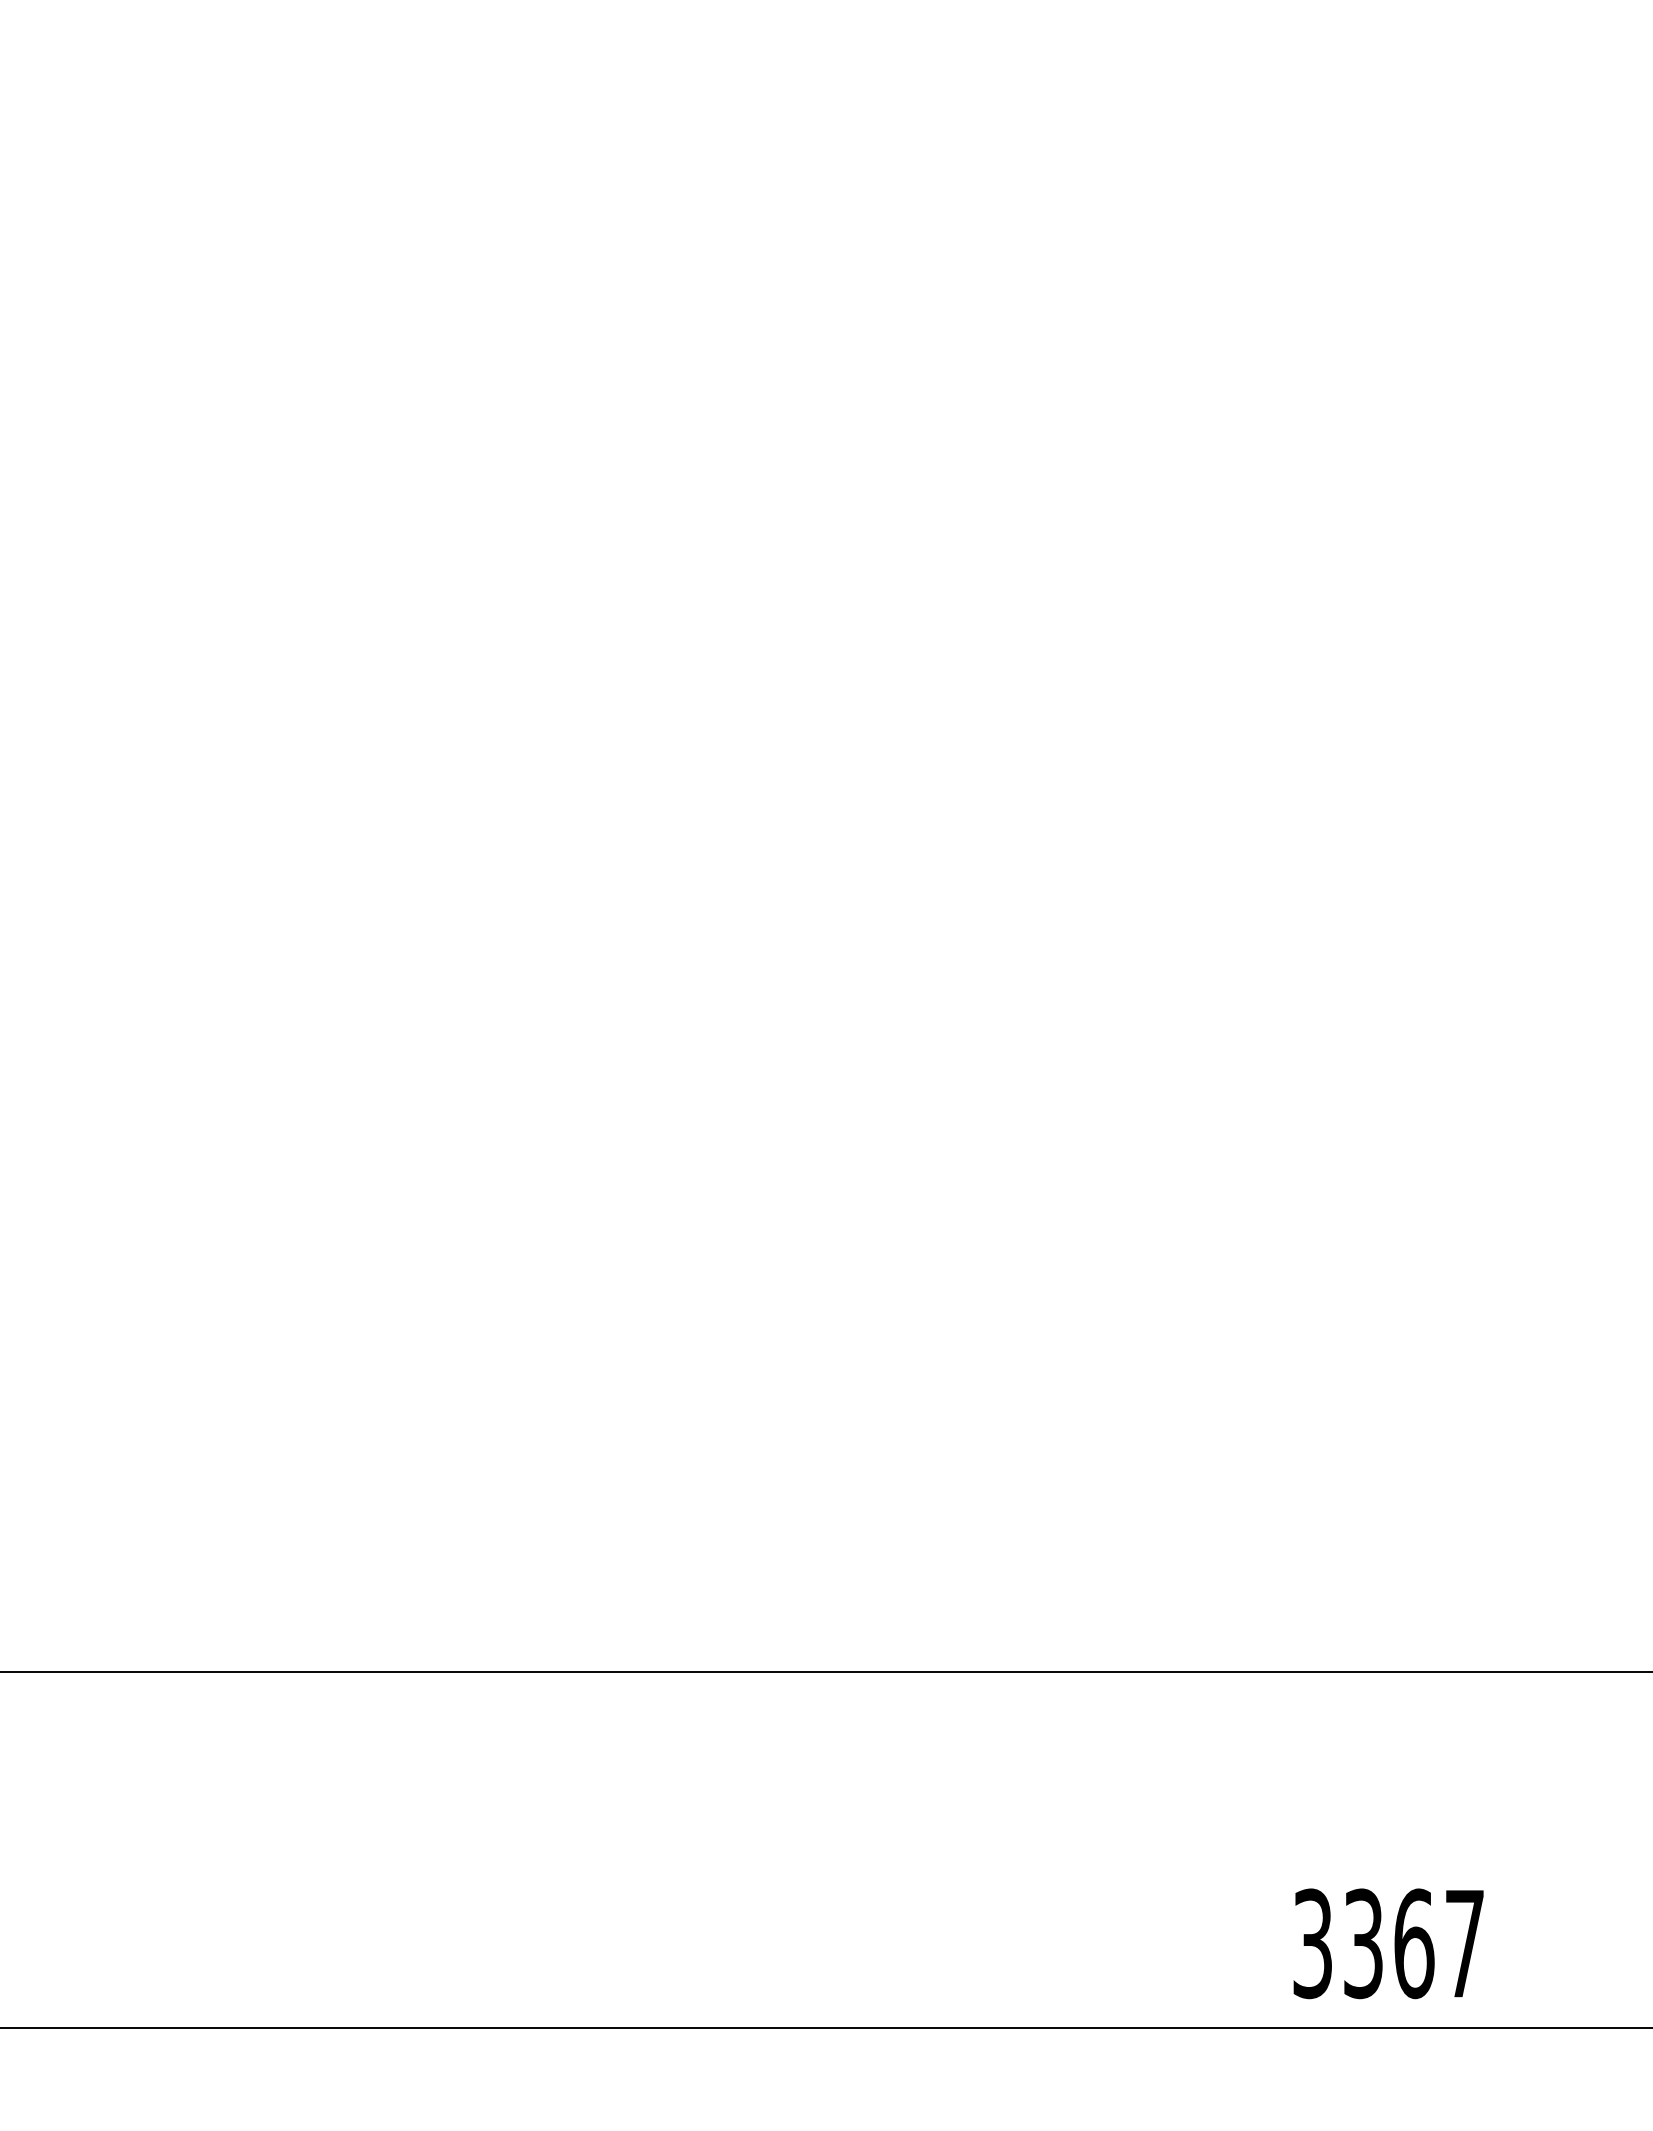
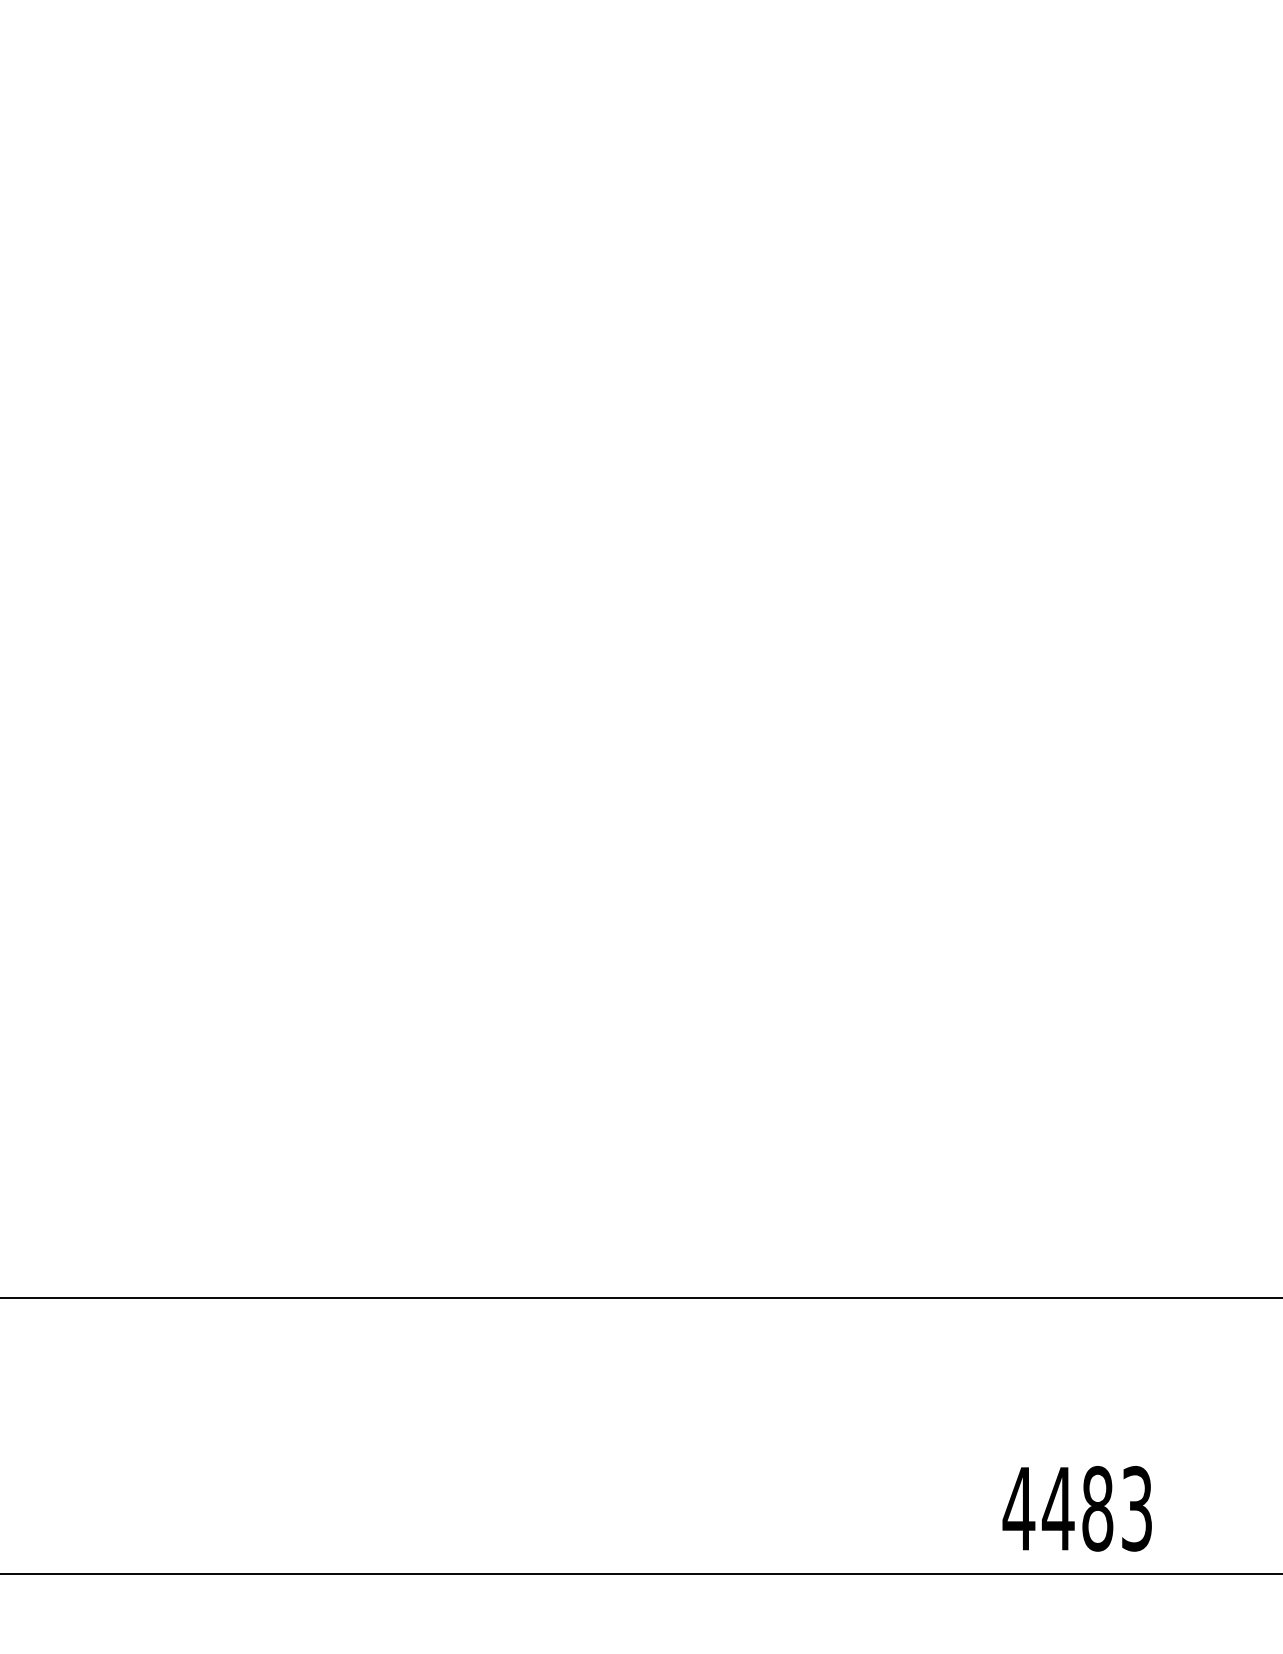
text: (1387, 1943) -> (1077, 1508), 3367 -> 4483

